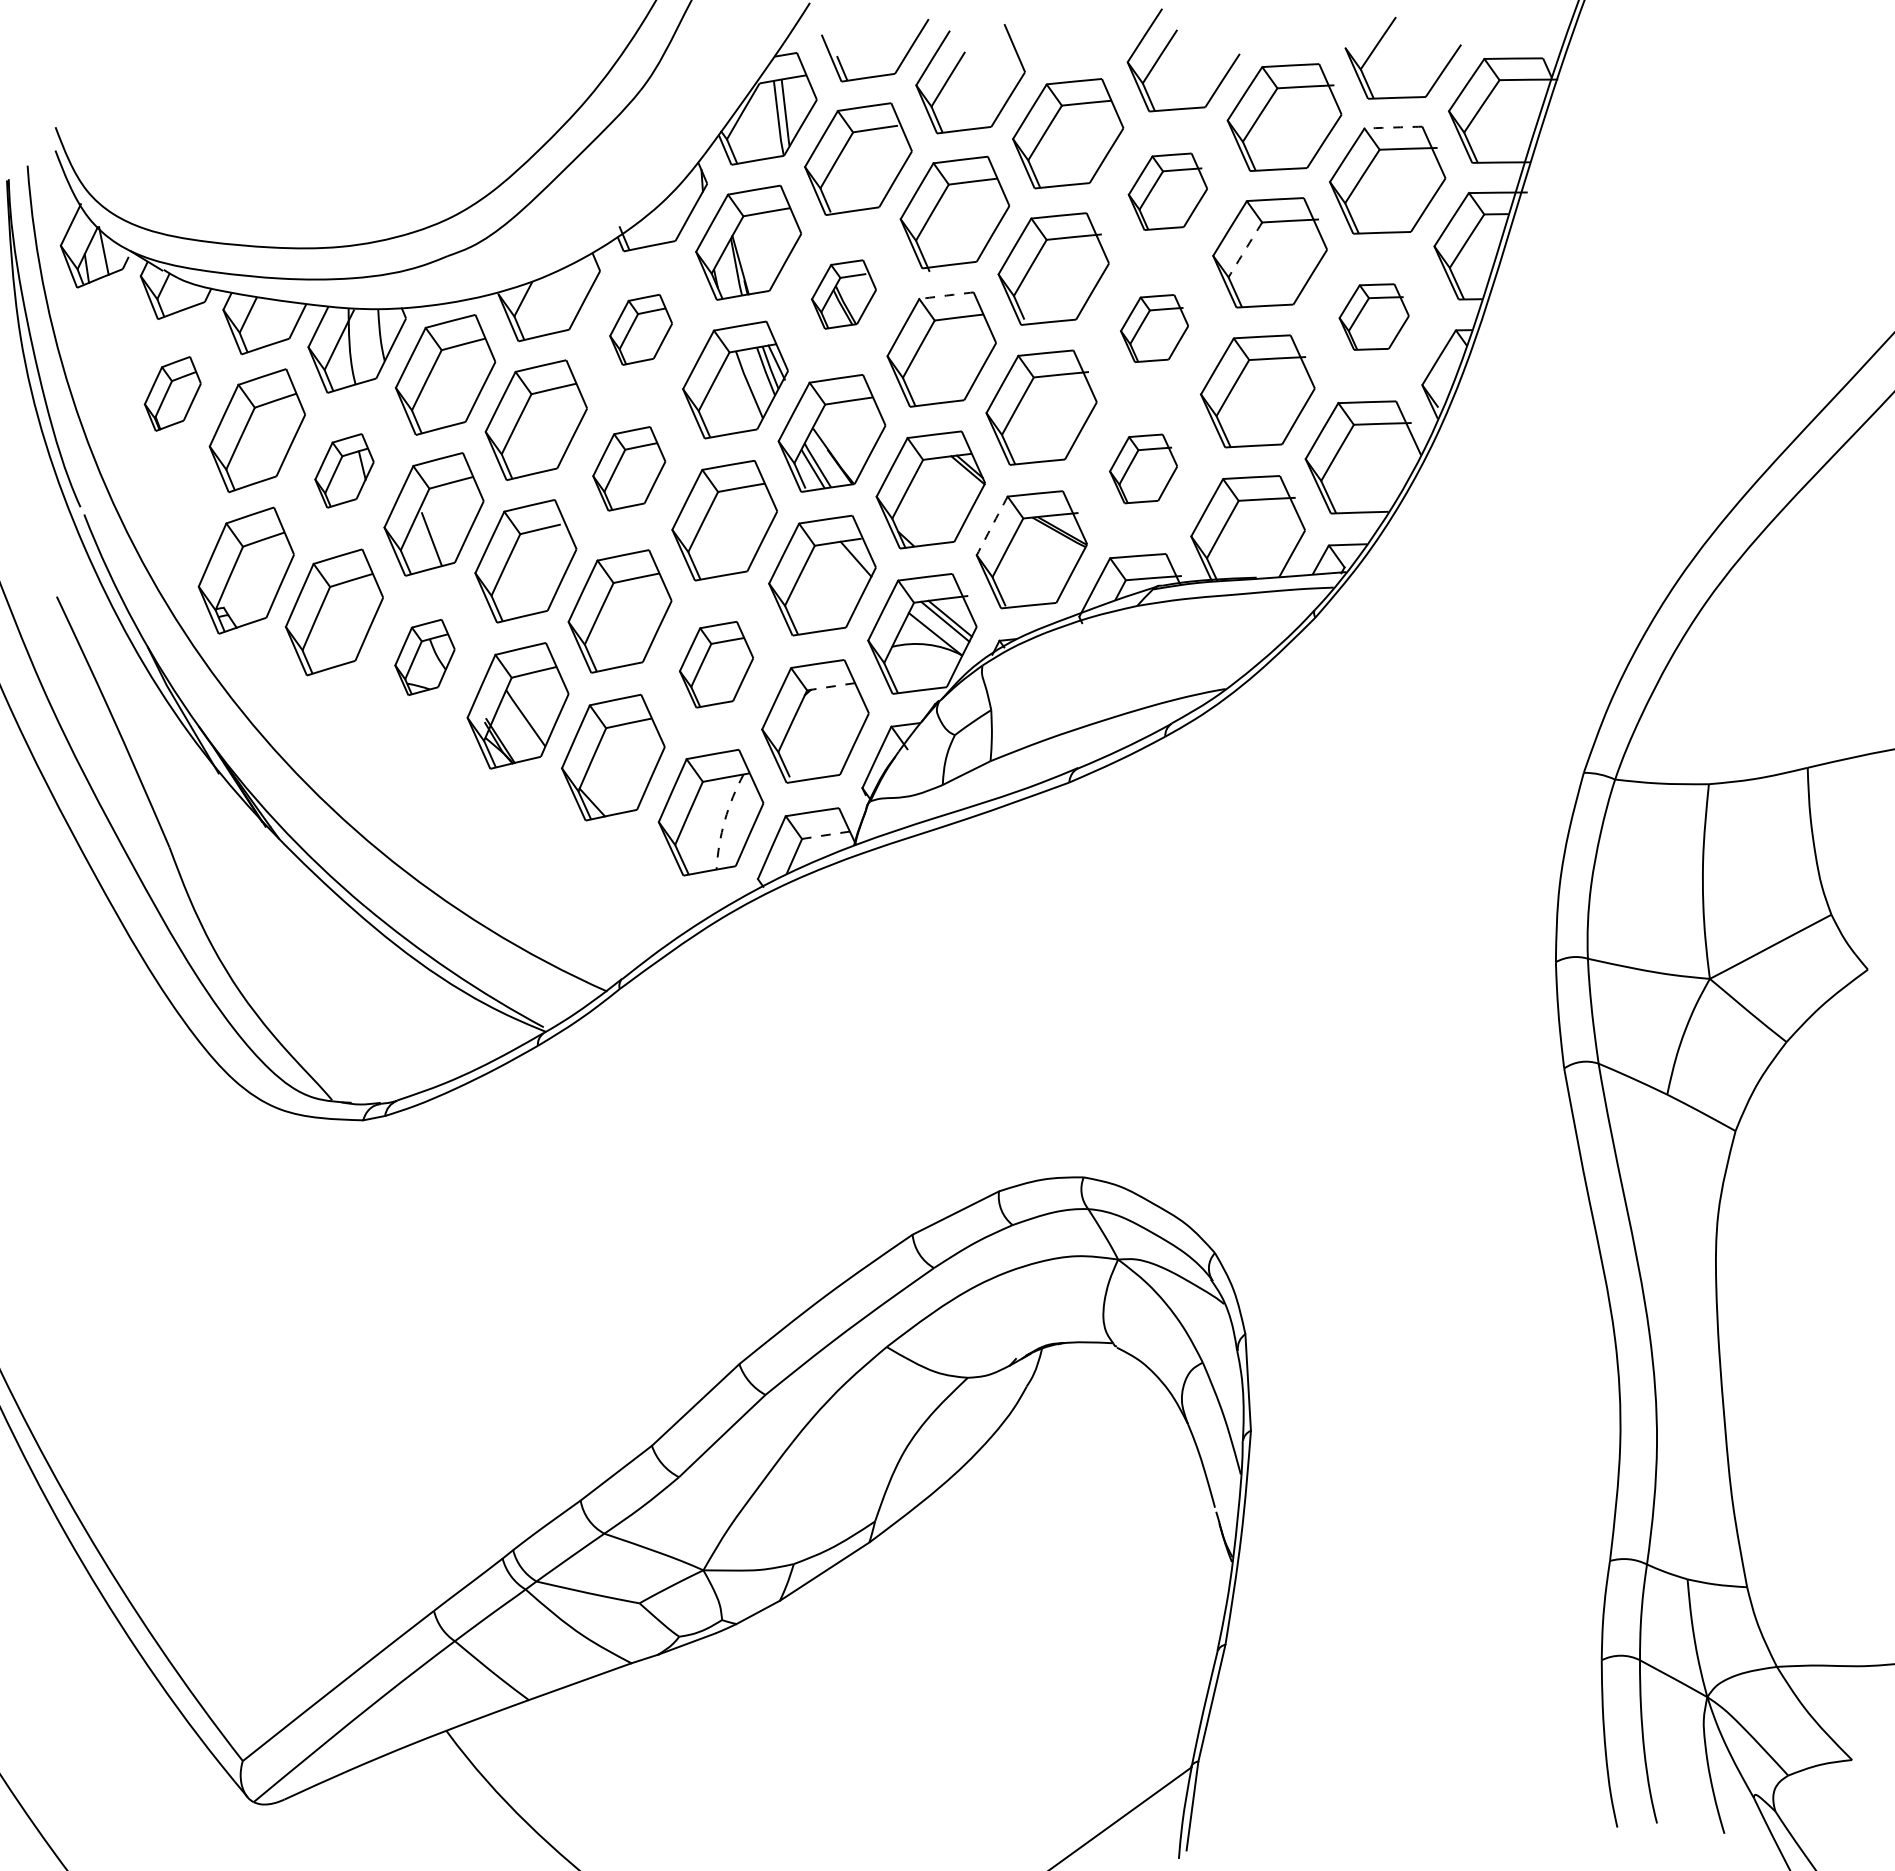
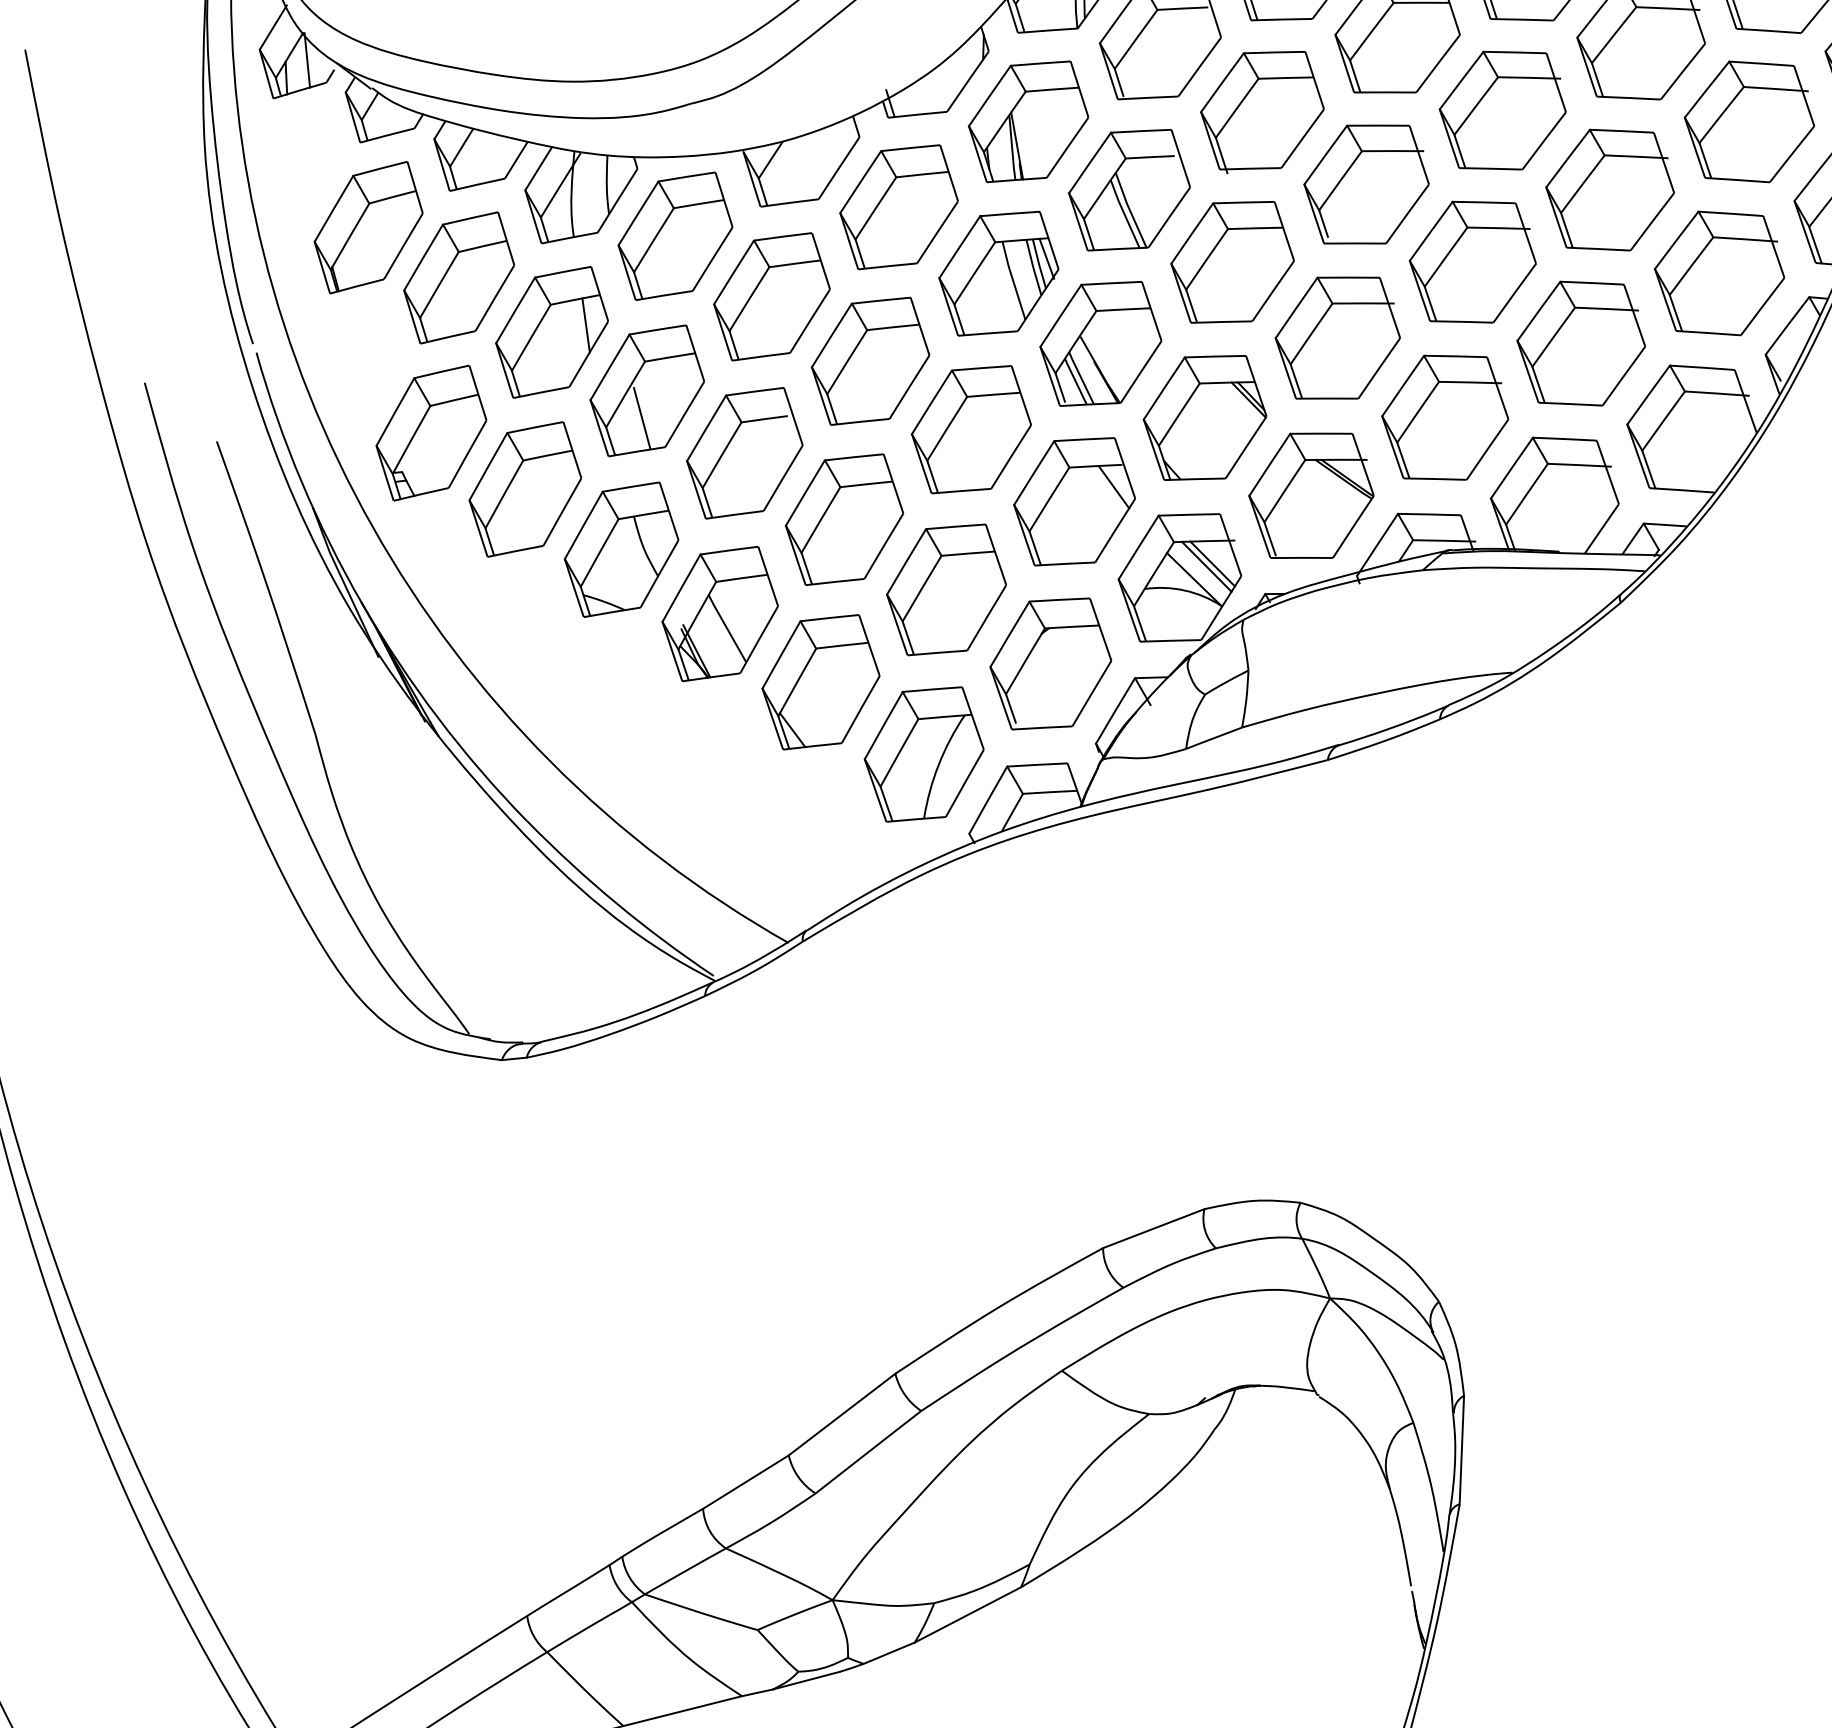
arc: (1393, 127) -> (1761, 63), dashed -> solid
part: (1167, 191) -> (1502, 110), size x1.43
arc: (1245, 249) -> (1583, 183), dashed -> solid
part: (843, 294) -> (1128, 189), size x1.67
arc: (946, 295) -> (1243, 202), dashed -> solid
part: (1373, 316) -> (1718, 272), size x1.67
part: (1154, 328) -> (1472, 262), size x1.67
part: (640, 329) -> (898, 206), size x1.67
part: (172, 393) -> (368, 227), size x1.67
part: (628, 468) -> (869, 360), size x1.43
part: (1143, 468) -> (1445, 417), size x1.67
part: (344, 470) -> (552, 331), size x1.67
arc: (992, 525) -> (1270, 464), dashed -> solid
part: (424, 657) -> (620, 549), size x1.67
part: (716, 664) -> (946, 589), size x1.43
arc: (831, 686) -> (1072, 626), dashed -> solid
arc: (724, 820) -> (938, 764), dashed -> solid
arc: (825, 835) -> (1049, 792), dashed -> solid

